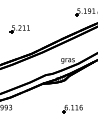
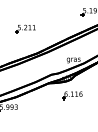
part: (72, 108) -> (72, 95), moved

